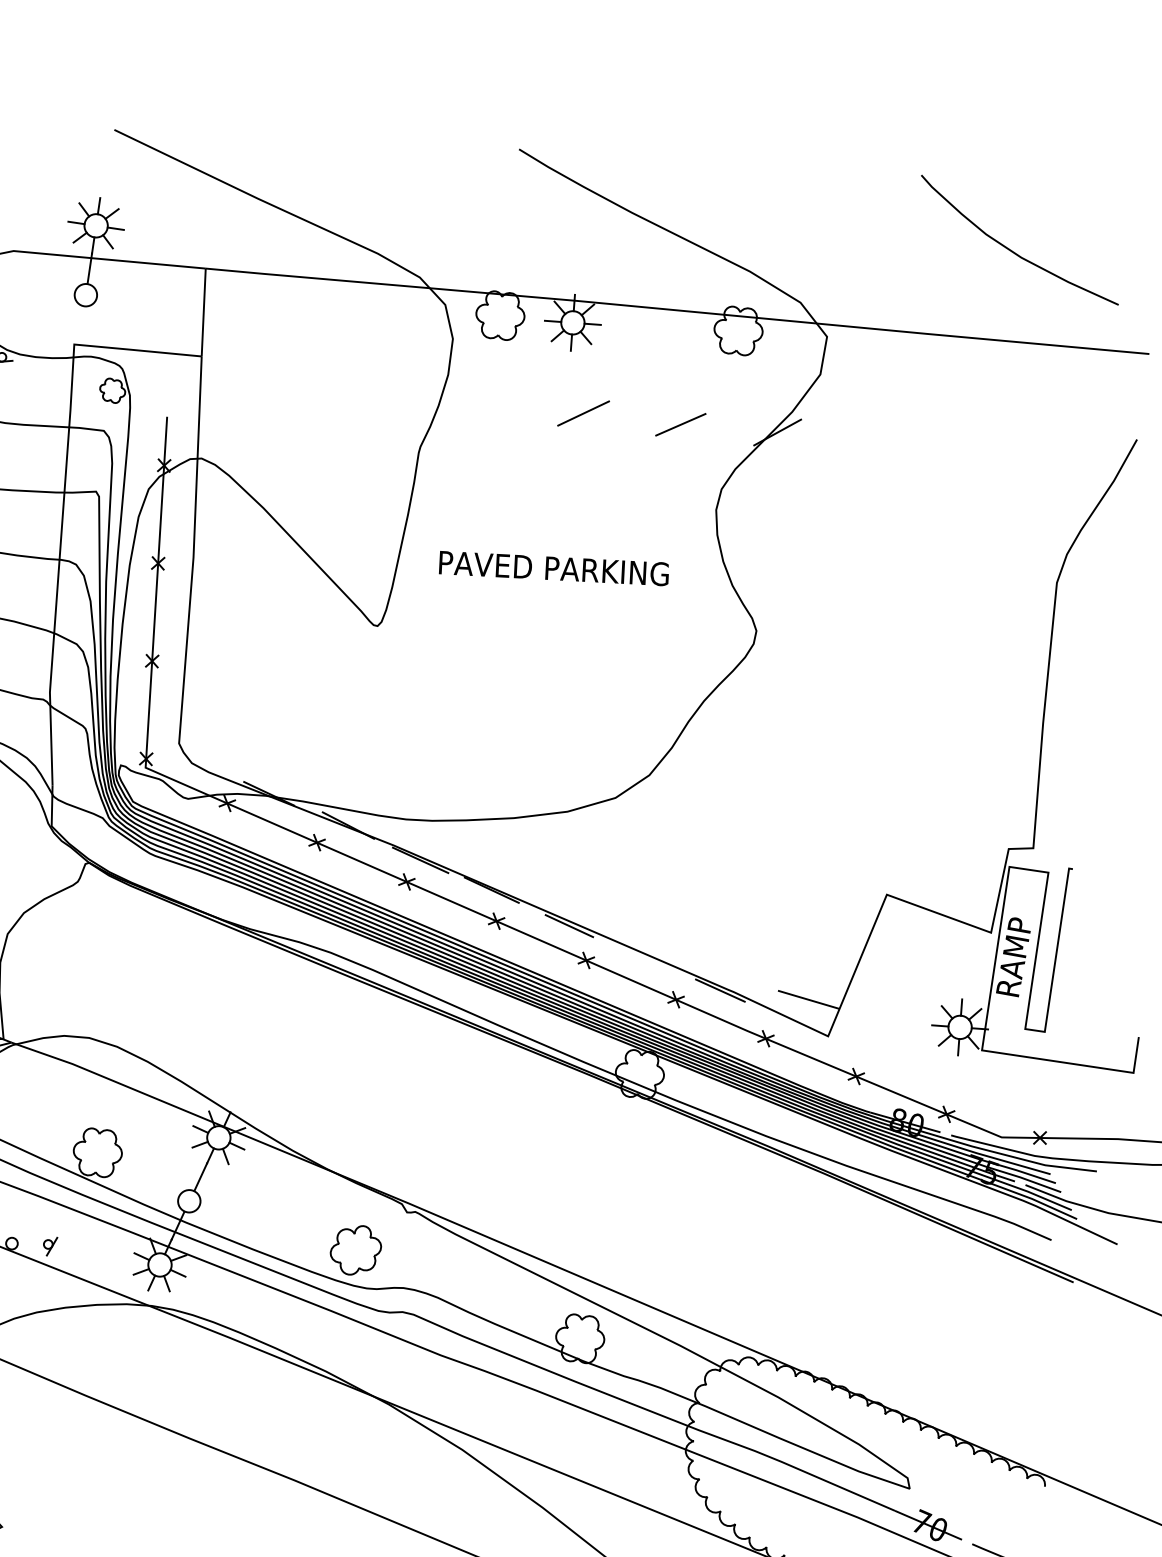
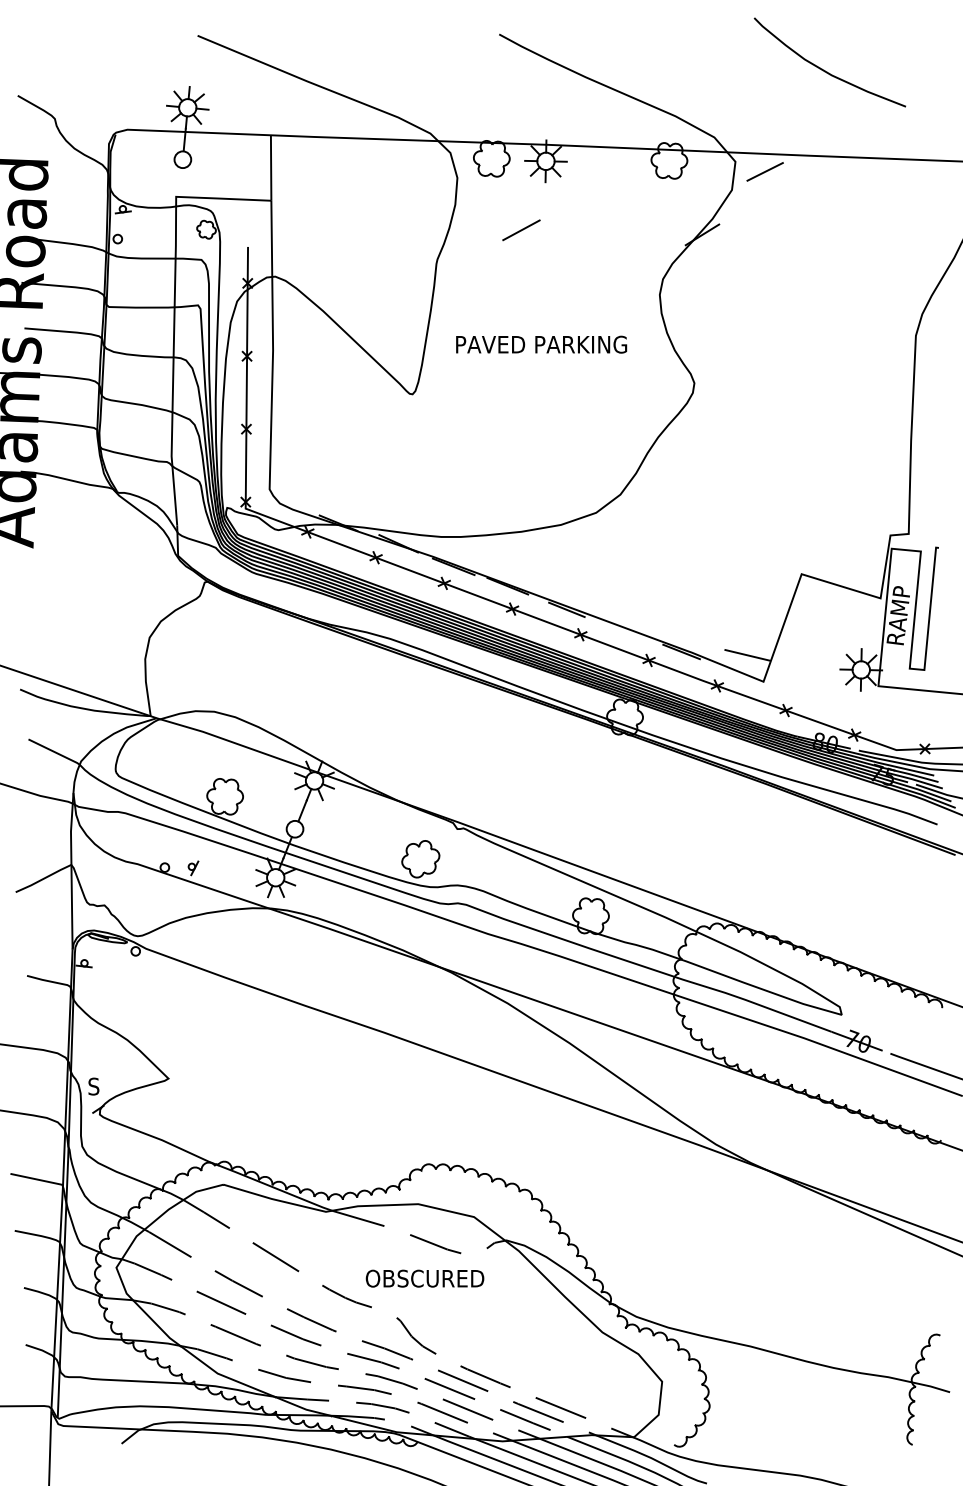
curve: (1013, 250) -> (825, 70), moved
line: (583, 413) -> (521, 230), moved
line: (679, 424) -> (764, 171), moved

